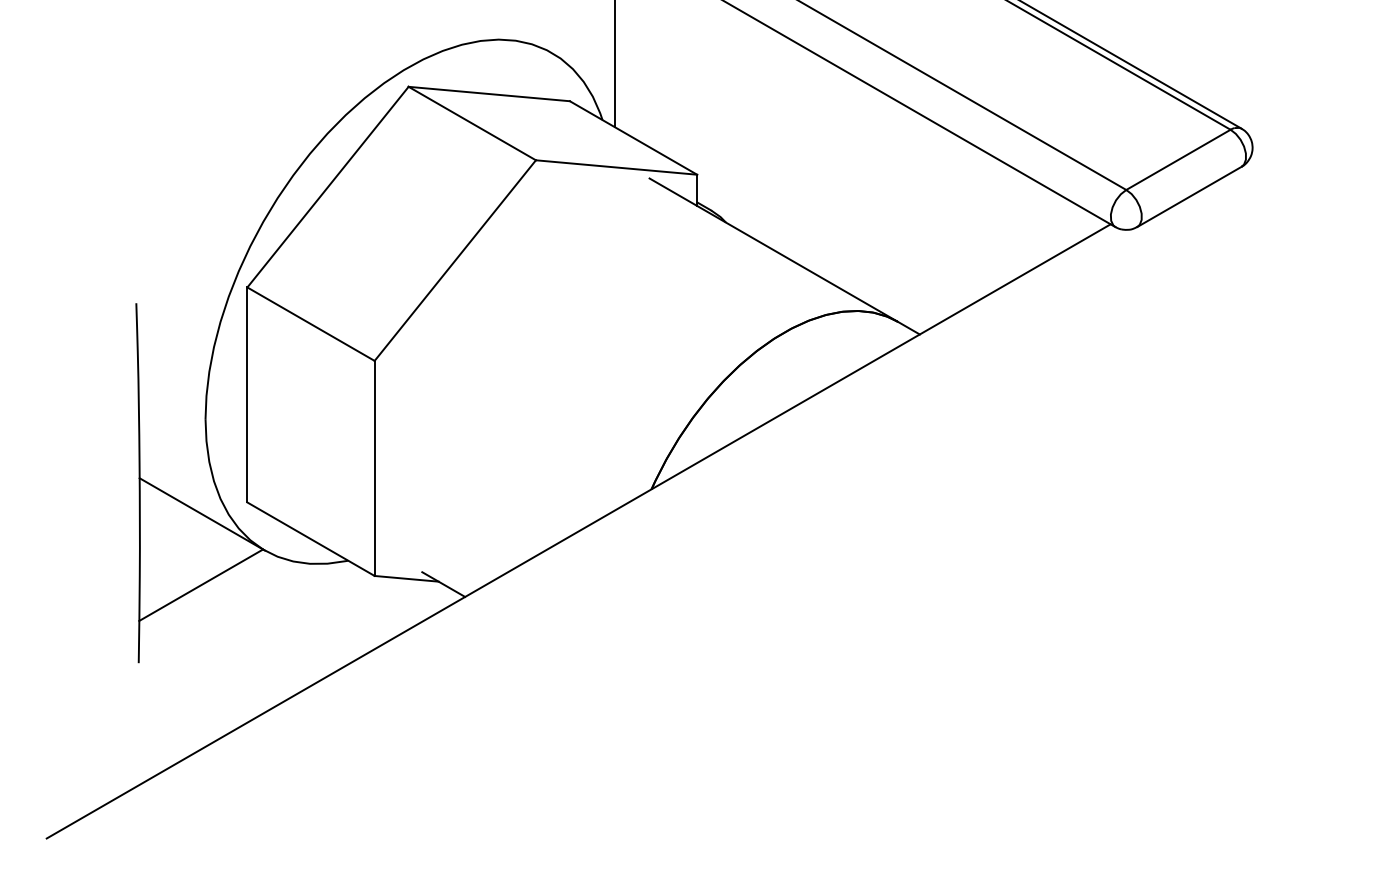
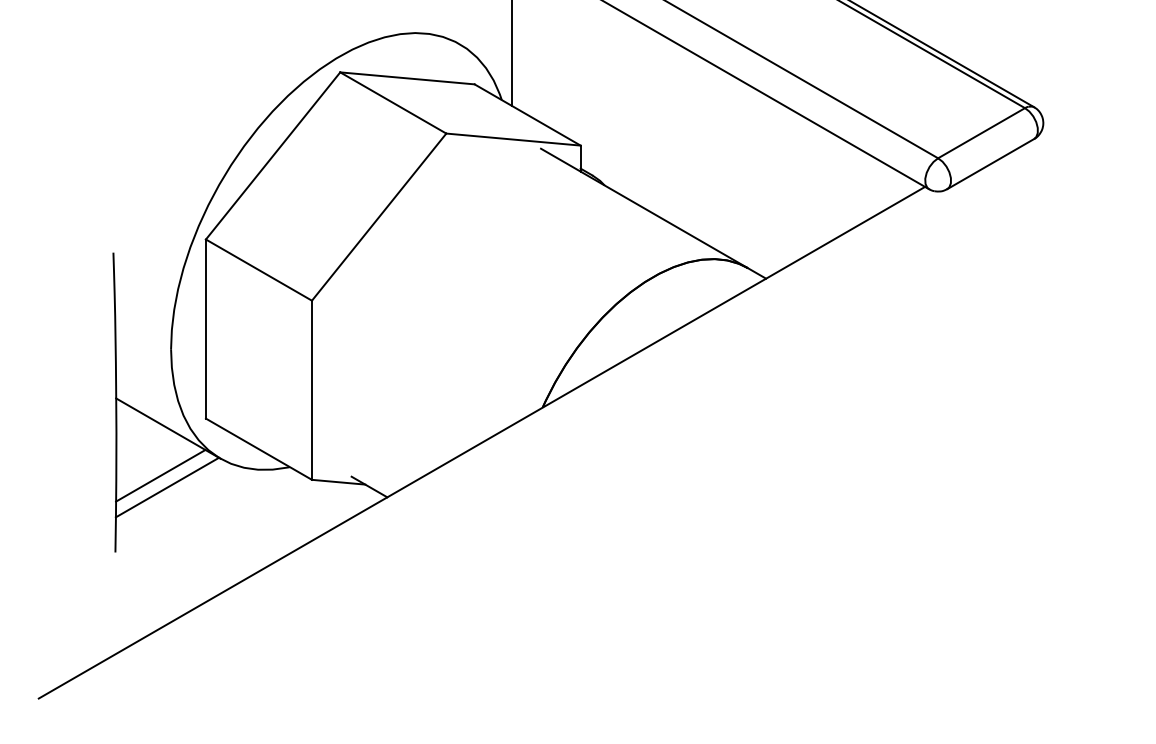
line: (192, 570) -> (160, 475), added

